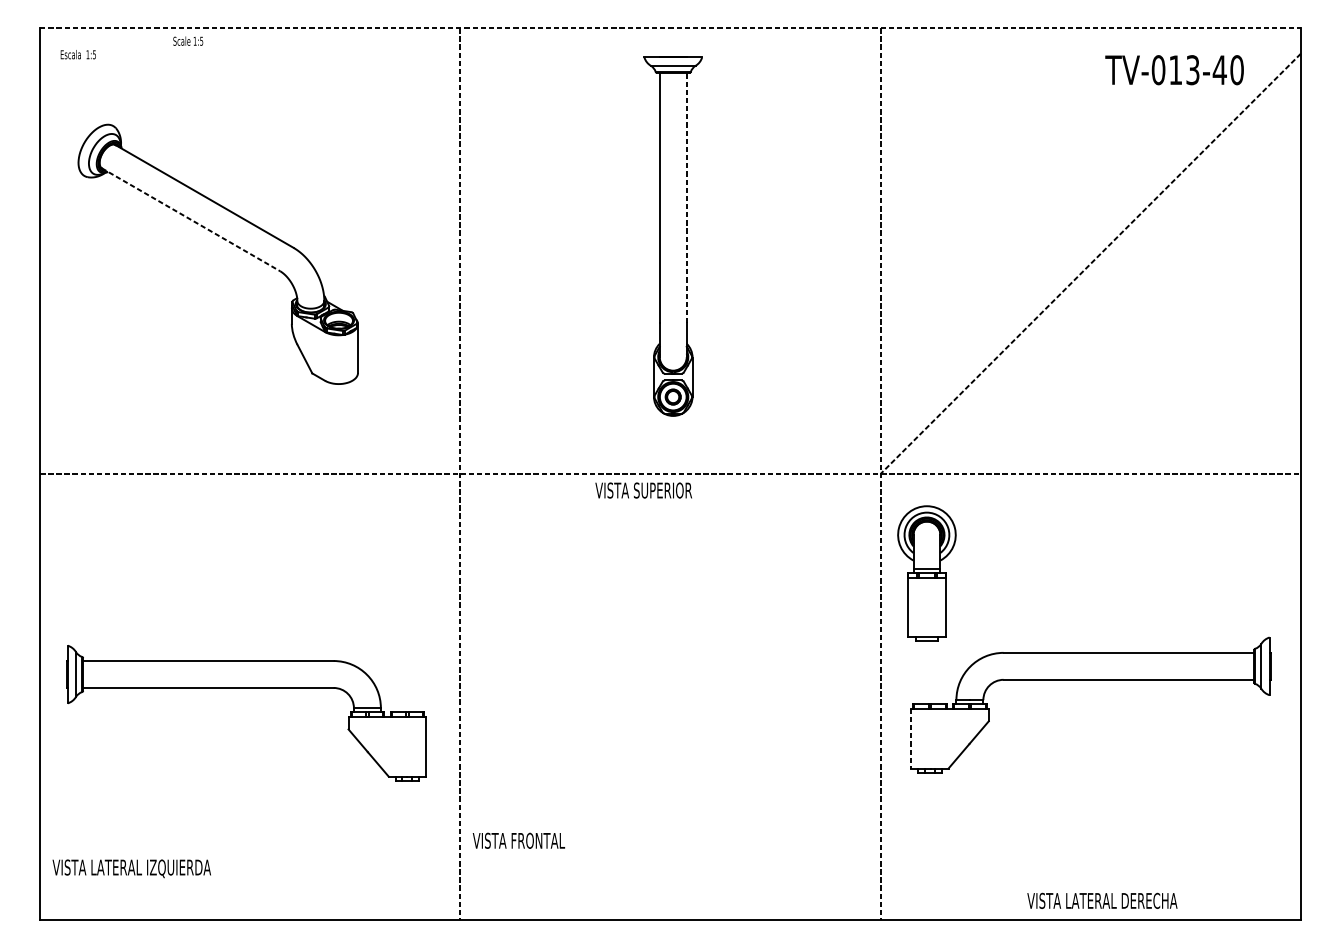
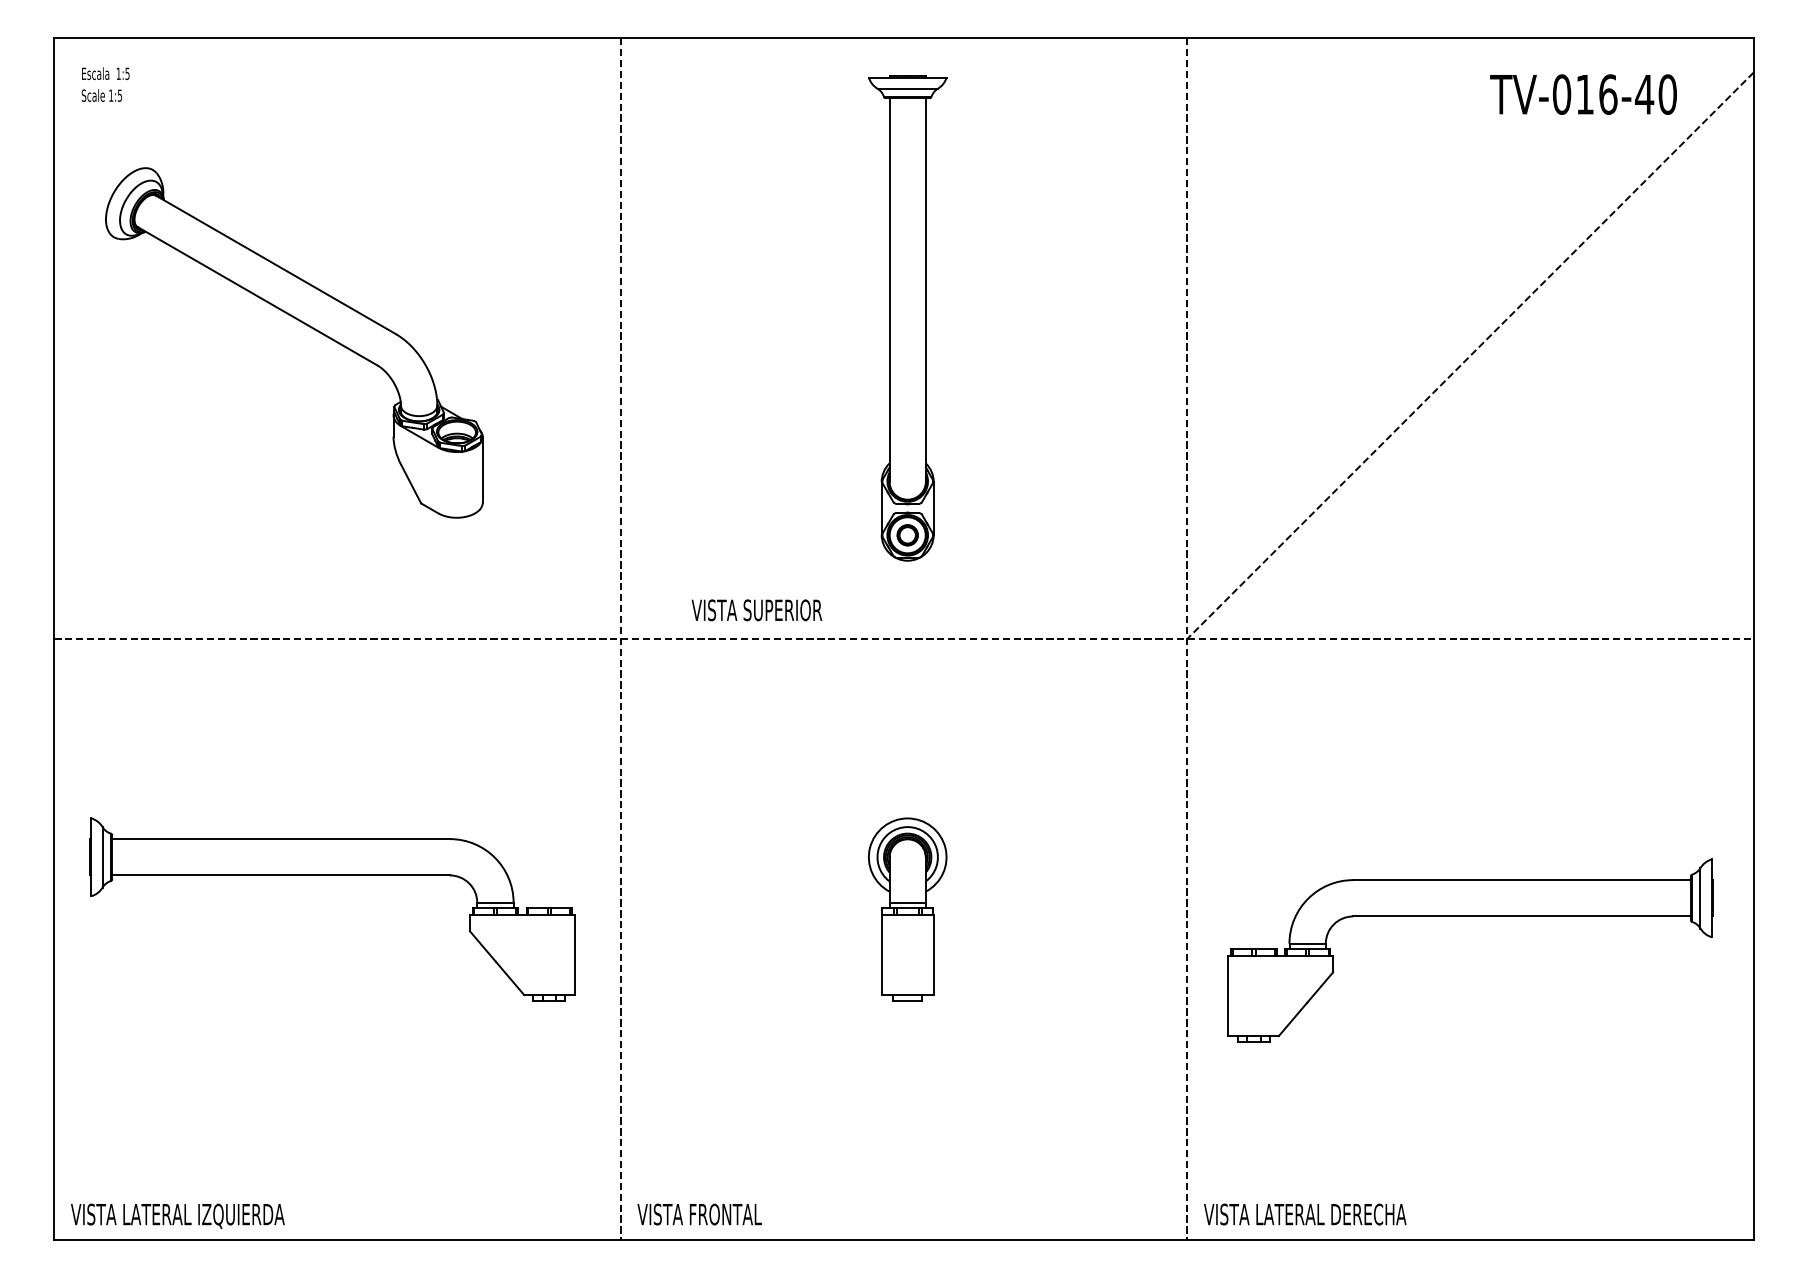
line: (670, 28) -> (903, 38), dashed -> solid
text: (187, 41) -> (101, 95), moved
text: (1193, 70) -> (1608, 94), TV-013-40 -> TV-016-40
line: (686, 198) -> (925, 267), dashed -> solid
line: (190, 219) -> (257, 296), dashed -> solid
text: (643, 490) -> (756, 610), moved
part: (926, 573) -> (907, 909), moved
part: (246, 688) -> (332, 875), moved
line: (911, 739) -> (1228, 996), dashed -> solid
text: (518, 840) -> (699, 1214), moved
text: (131, 868) -> (177, 1215), moved
text: (1102, 900) -> (1305, 1214), moved

